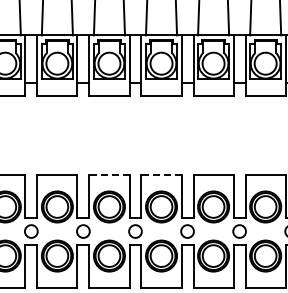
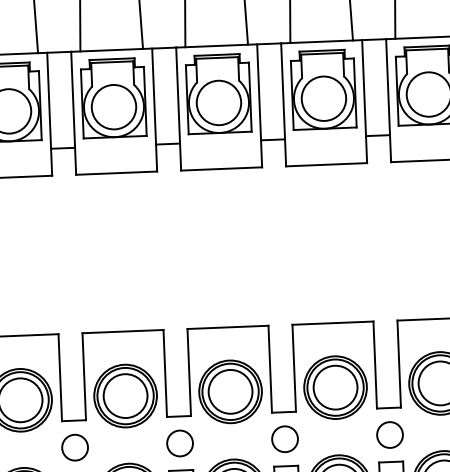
line: (108, 175) -> (226, 328), dashed -> solid
line: (161, 175) -> (332, 324), dashed -> solid

